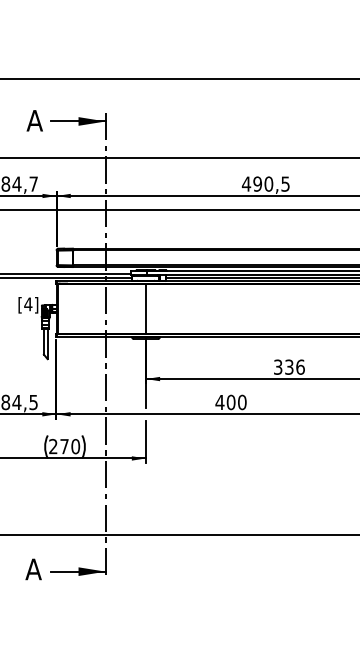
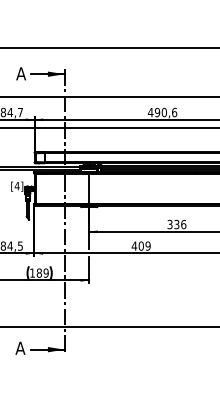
text: (285, 184) -> (174, 112), 490,5 -> 490,6
text: (241, 403) -> (147, 246), 400 -> 409
text: (64, 445) -> (39, 272), 270 -> 189

